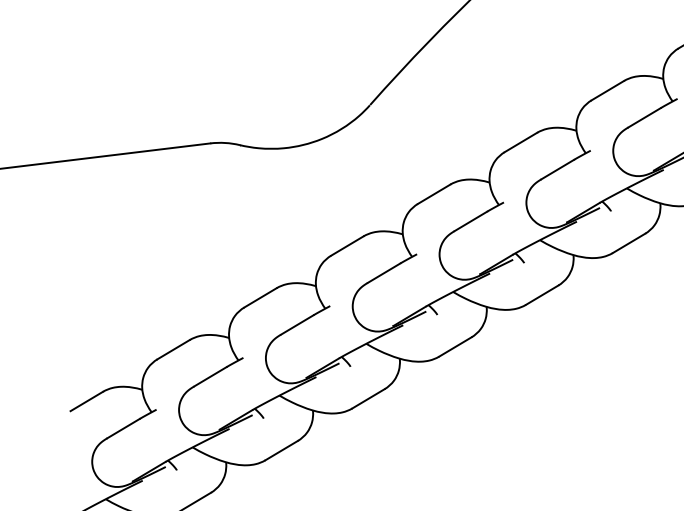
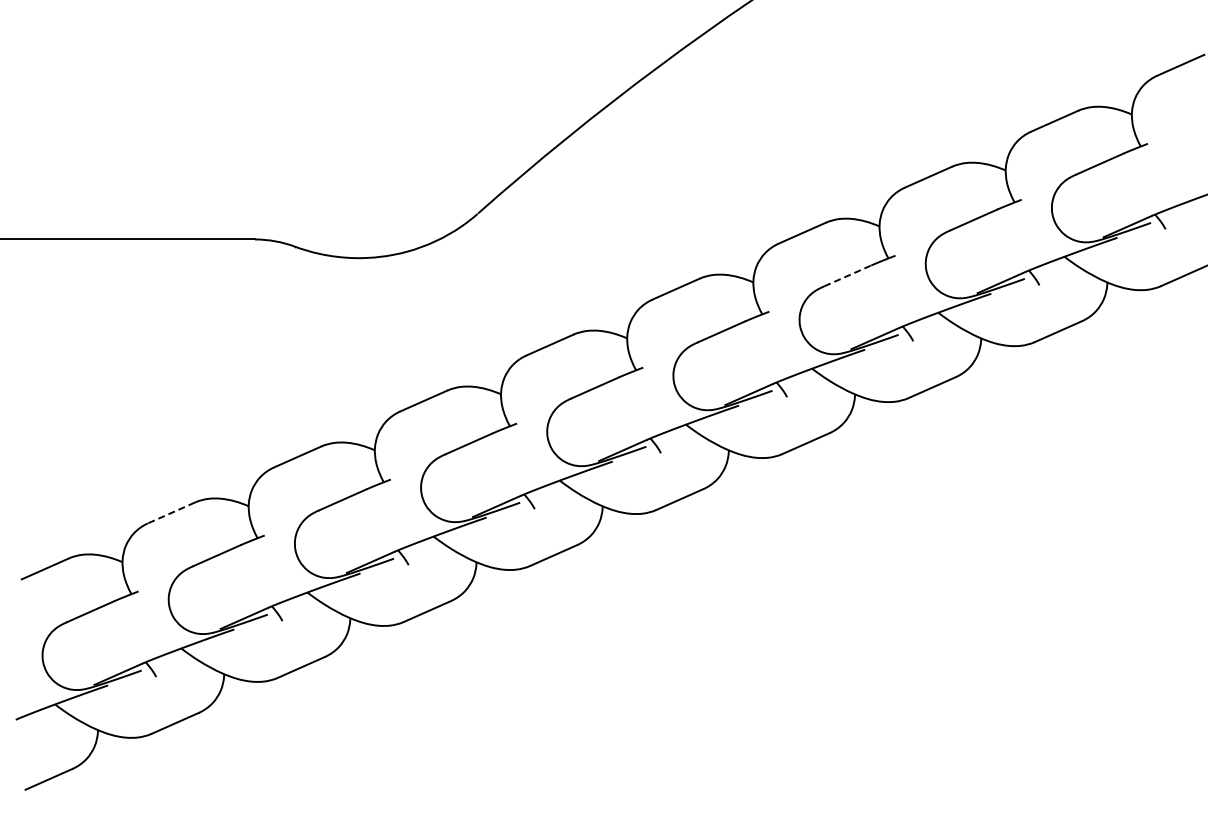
line: (644, 117) -> (847, 275), solid -> dashed
line: (173, 349) -> (171, 512), solid -> dashed

